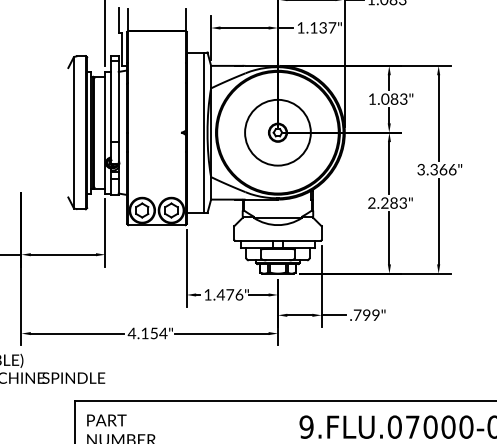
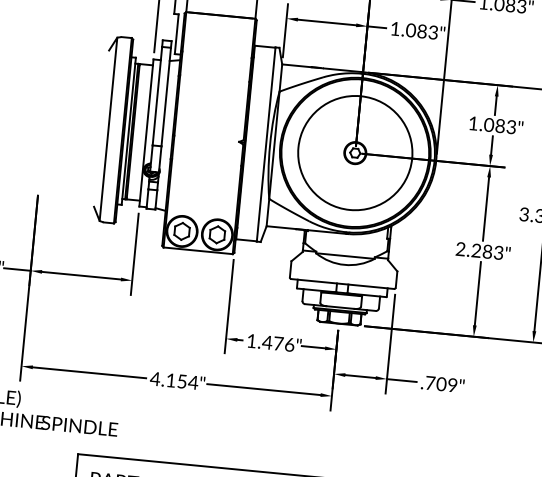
text: (322, 27) -> (421, 30), 1.137" -> 1.083"
circle: (277, 132) -> (354, 152), size x1.43
text: (366, 316) -> (441, 385), .799" -> .709"

